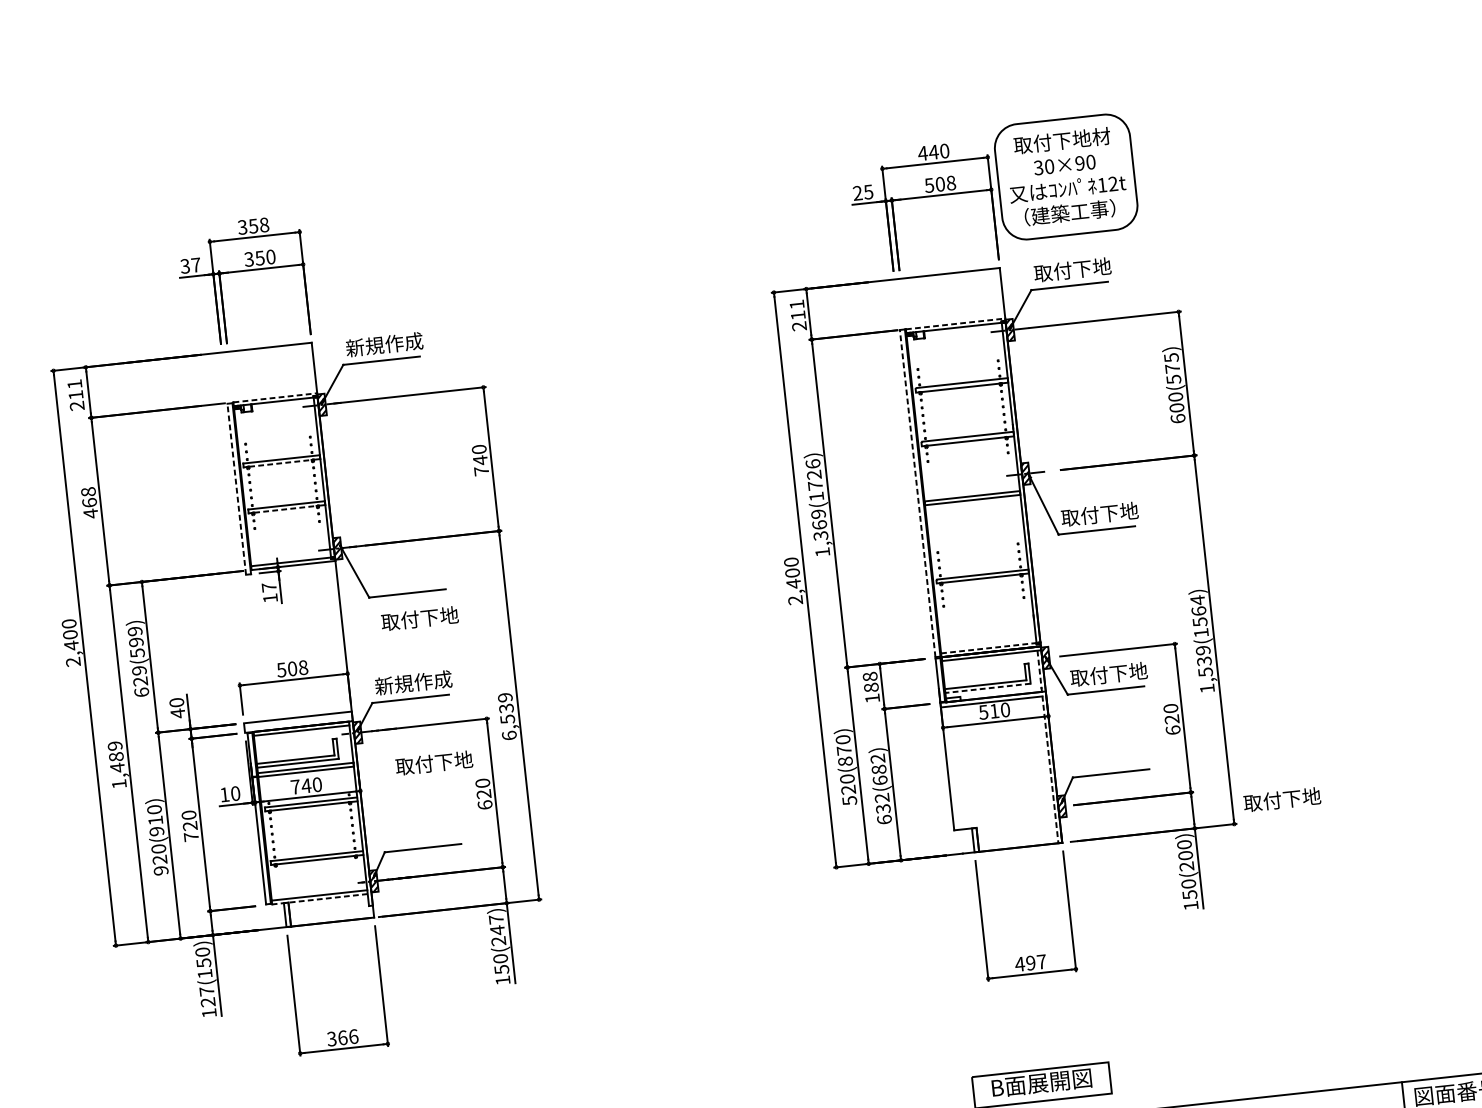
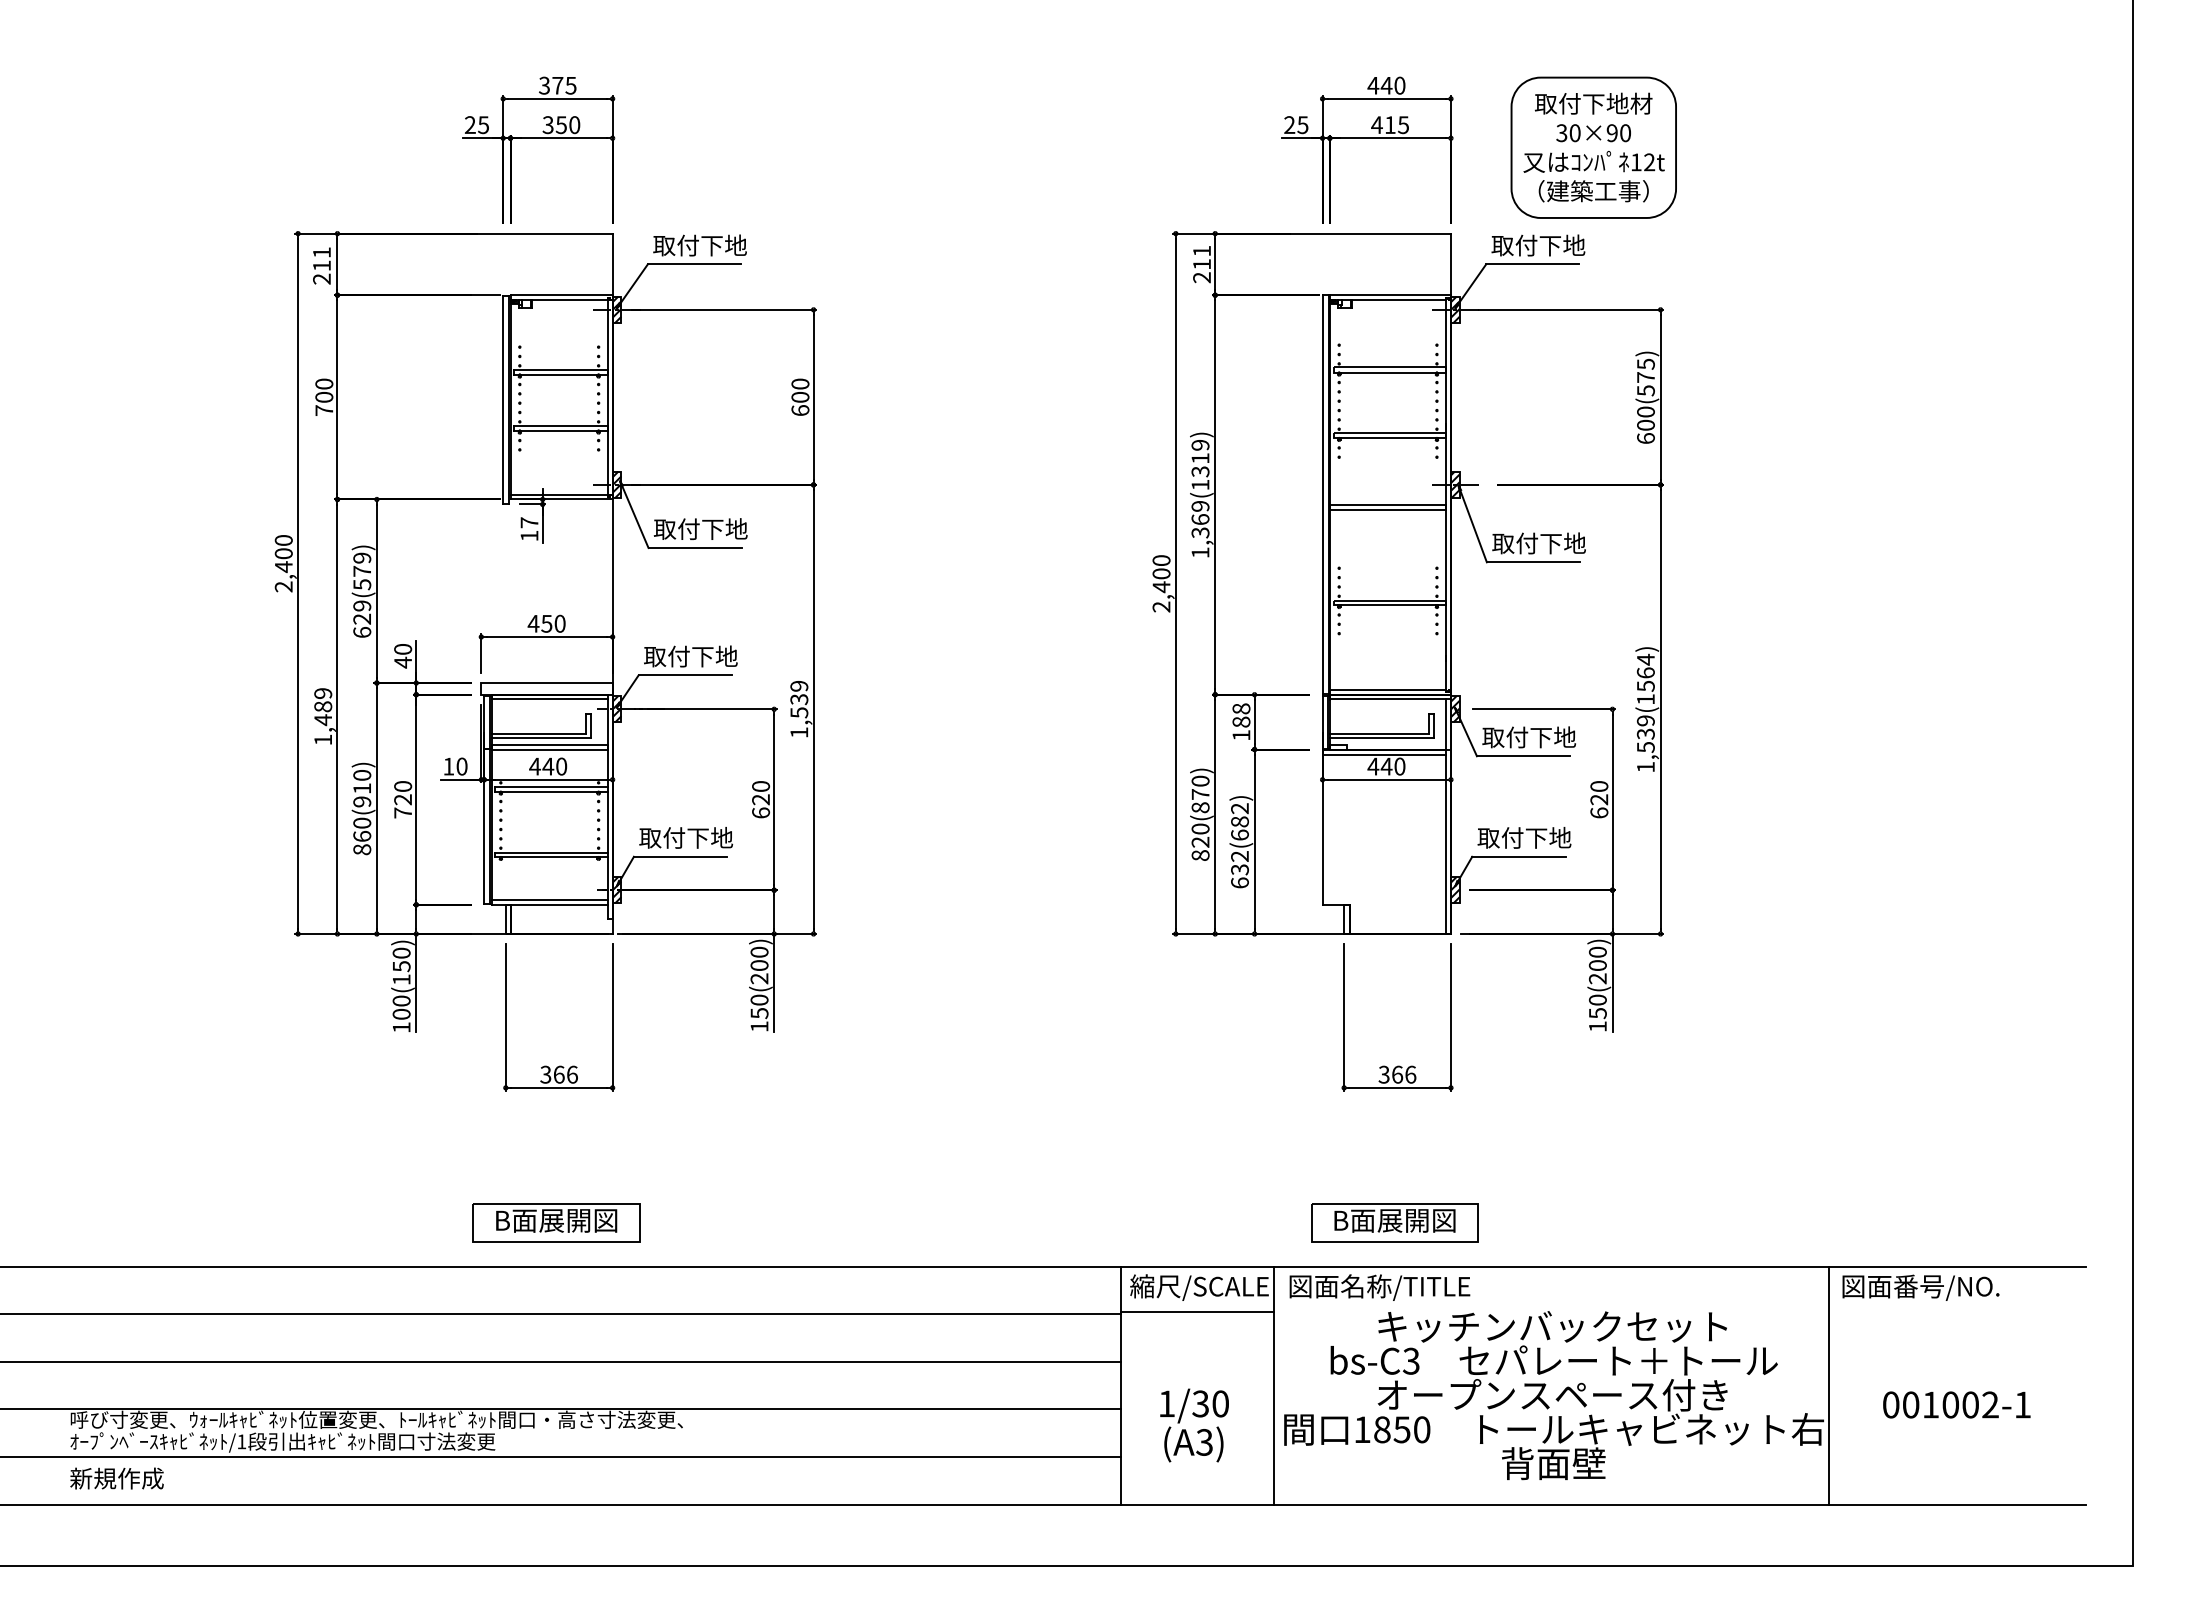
part: (1065, 176) -> (1593, 147), moved
text: (940, 184) -> (1390, 125), 508 -> 415
text: (259, 225) -> (564, 85), 358 -> 375
text: (190, 266) -> (476, 125), 37 -> 25
line: (955, 324) -> (1390, 295), dashed -> solid
text: (384, 344) -> (699, 245), 新規作成 -> 取付下地
line: (275, 398) -> (561, 295), dashed -> solid
line: (280, 463) -> (559, 374), dashed -> solid
text: (481, 465) -> (800, 403), 740 -> 600
text: (814, 474) -> (1200, 458), 1,369(1726) -> 1,369(1319)
line: (236, 488) -> (503, 399), dashed -> solid
line: (917, 493) -> (1322, 494), dashed -> solid
text: (89, 502) -> (324, 397), 468 -> 700
line: (285, 509) -> (559, 430), dashed -> solid
text: (419, 618) -> (700, 528), moved
text: (136, 641) -> (362, 570), 629(599) -> 629(579)
line: (989, 648) -> (1388, 690), dashed -> solid
text: (292, 668) -> (546, 623), 508 -> 450
text: (413, 682) -> (690, 656), 新規作成 -> 取付下地
line: (987, 688) -> (1381, 738), dashed -> solid
text: (988, 711) -> (1379, 766), 510 -> 440
text: (509, 735) -> (799, 732), 6,539 -> 1,539
line: (1048, 747) -> (1446, 817), dashed -> solid
text: (434, 762) -> (686, 837), moved
text: (295, 787) -> (534, 766), 740 -> 440
text: (1282, 799) -> (1524, 837), moved
text: (849, 800) -> (1200, 855), 520(870) -> 820(870)
text: (160, 864) -> (362, 842), 920(910) -> 860(910)
line: (319, 899) -> (549, 904), dashed -> solid
text: (496, 924) -> (759, 958), 150(247) -> 150(200)
text: (1030, 962) -> (1397, 1074), 497 -> 366
text: (207, 996) -> (401, 1007), 127(150) -> 100(150)

